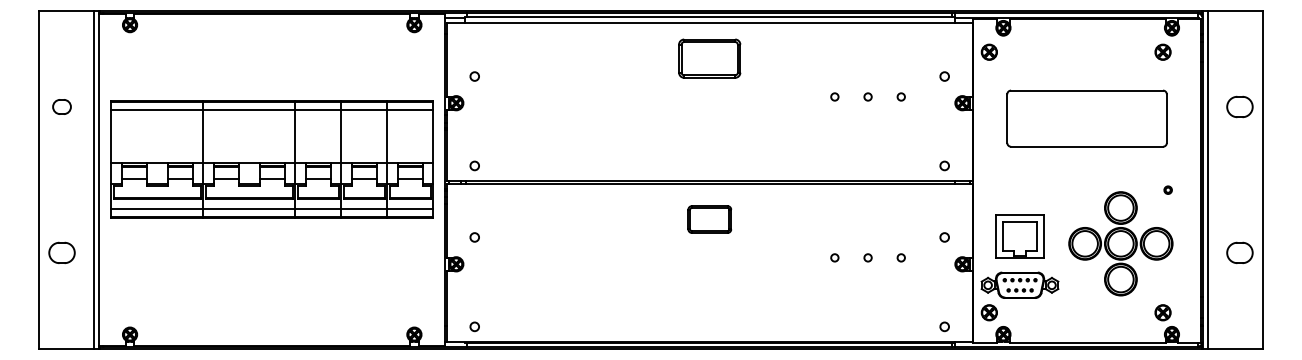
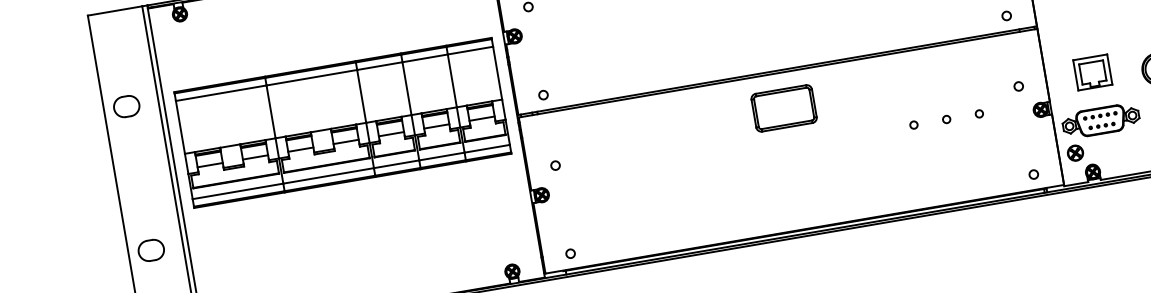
part: (61, 106) -> (126, 106), size x1.43
part: (709, 219) -> (783, 108), size x1.43
part: (1019, 235) -> (1092, 71), size x0.71

